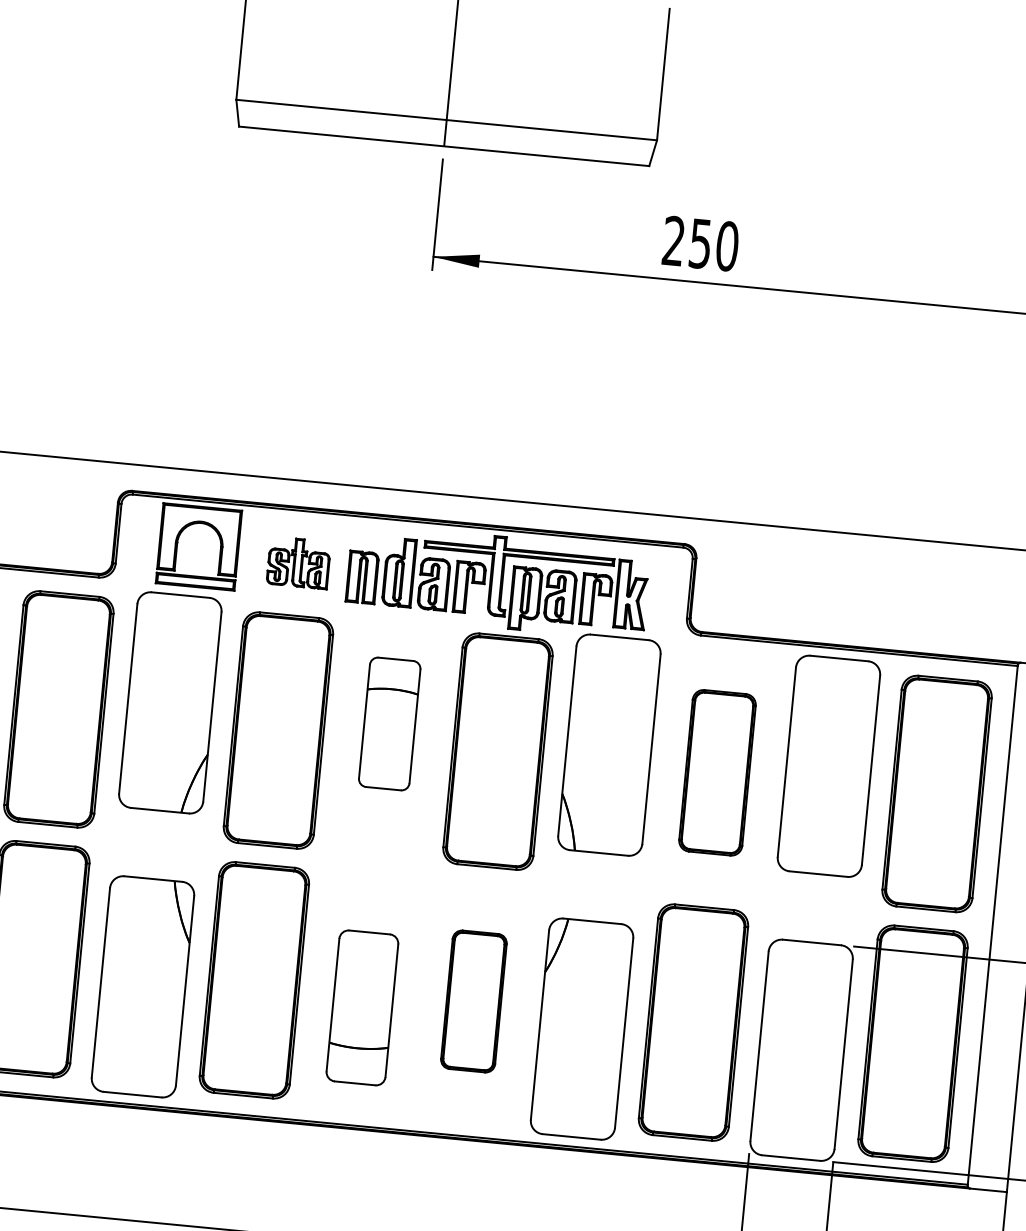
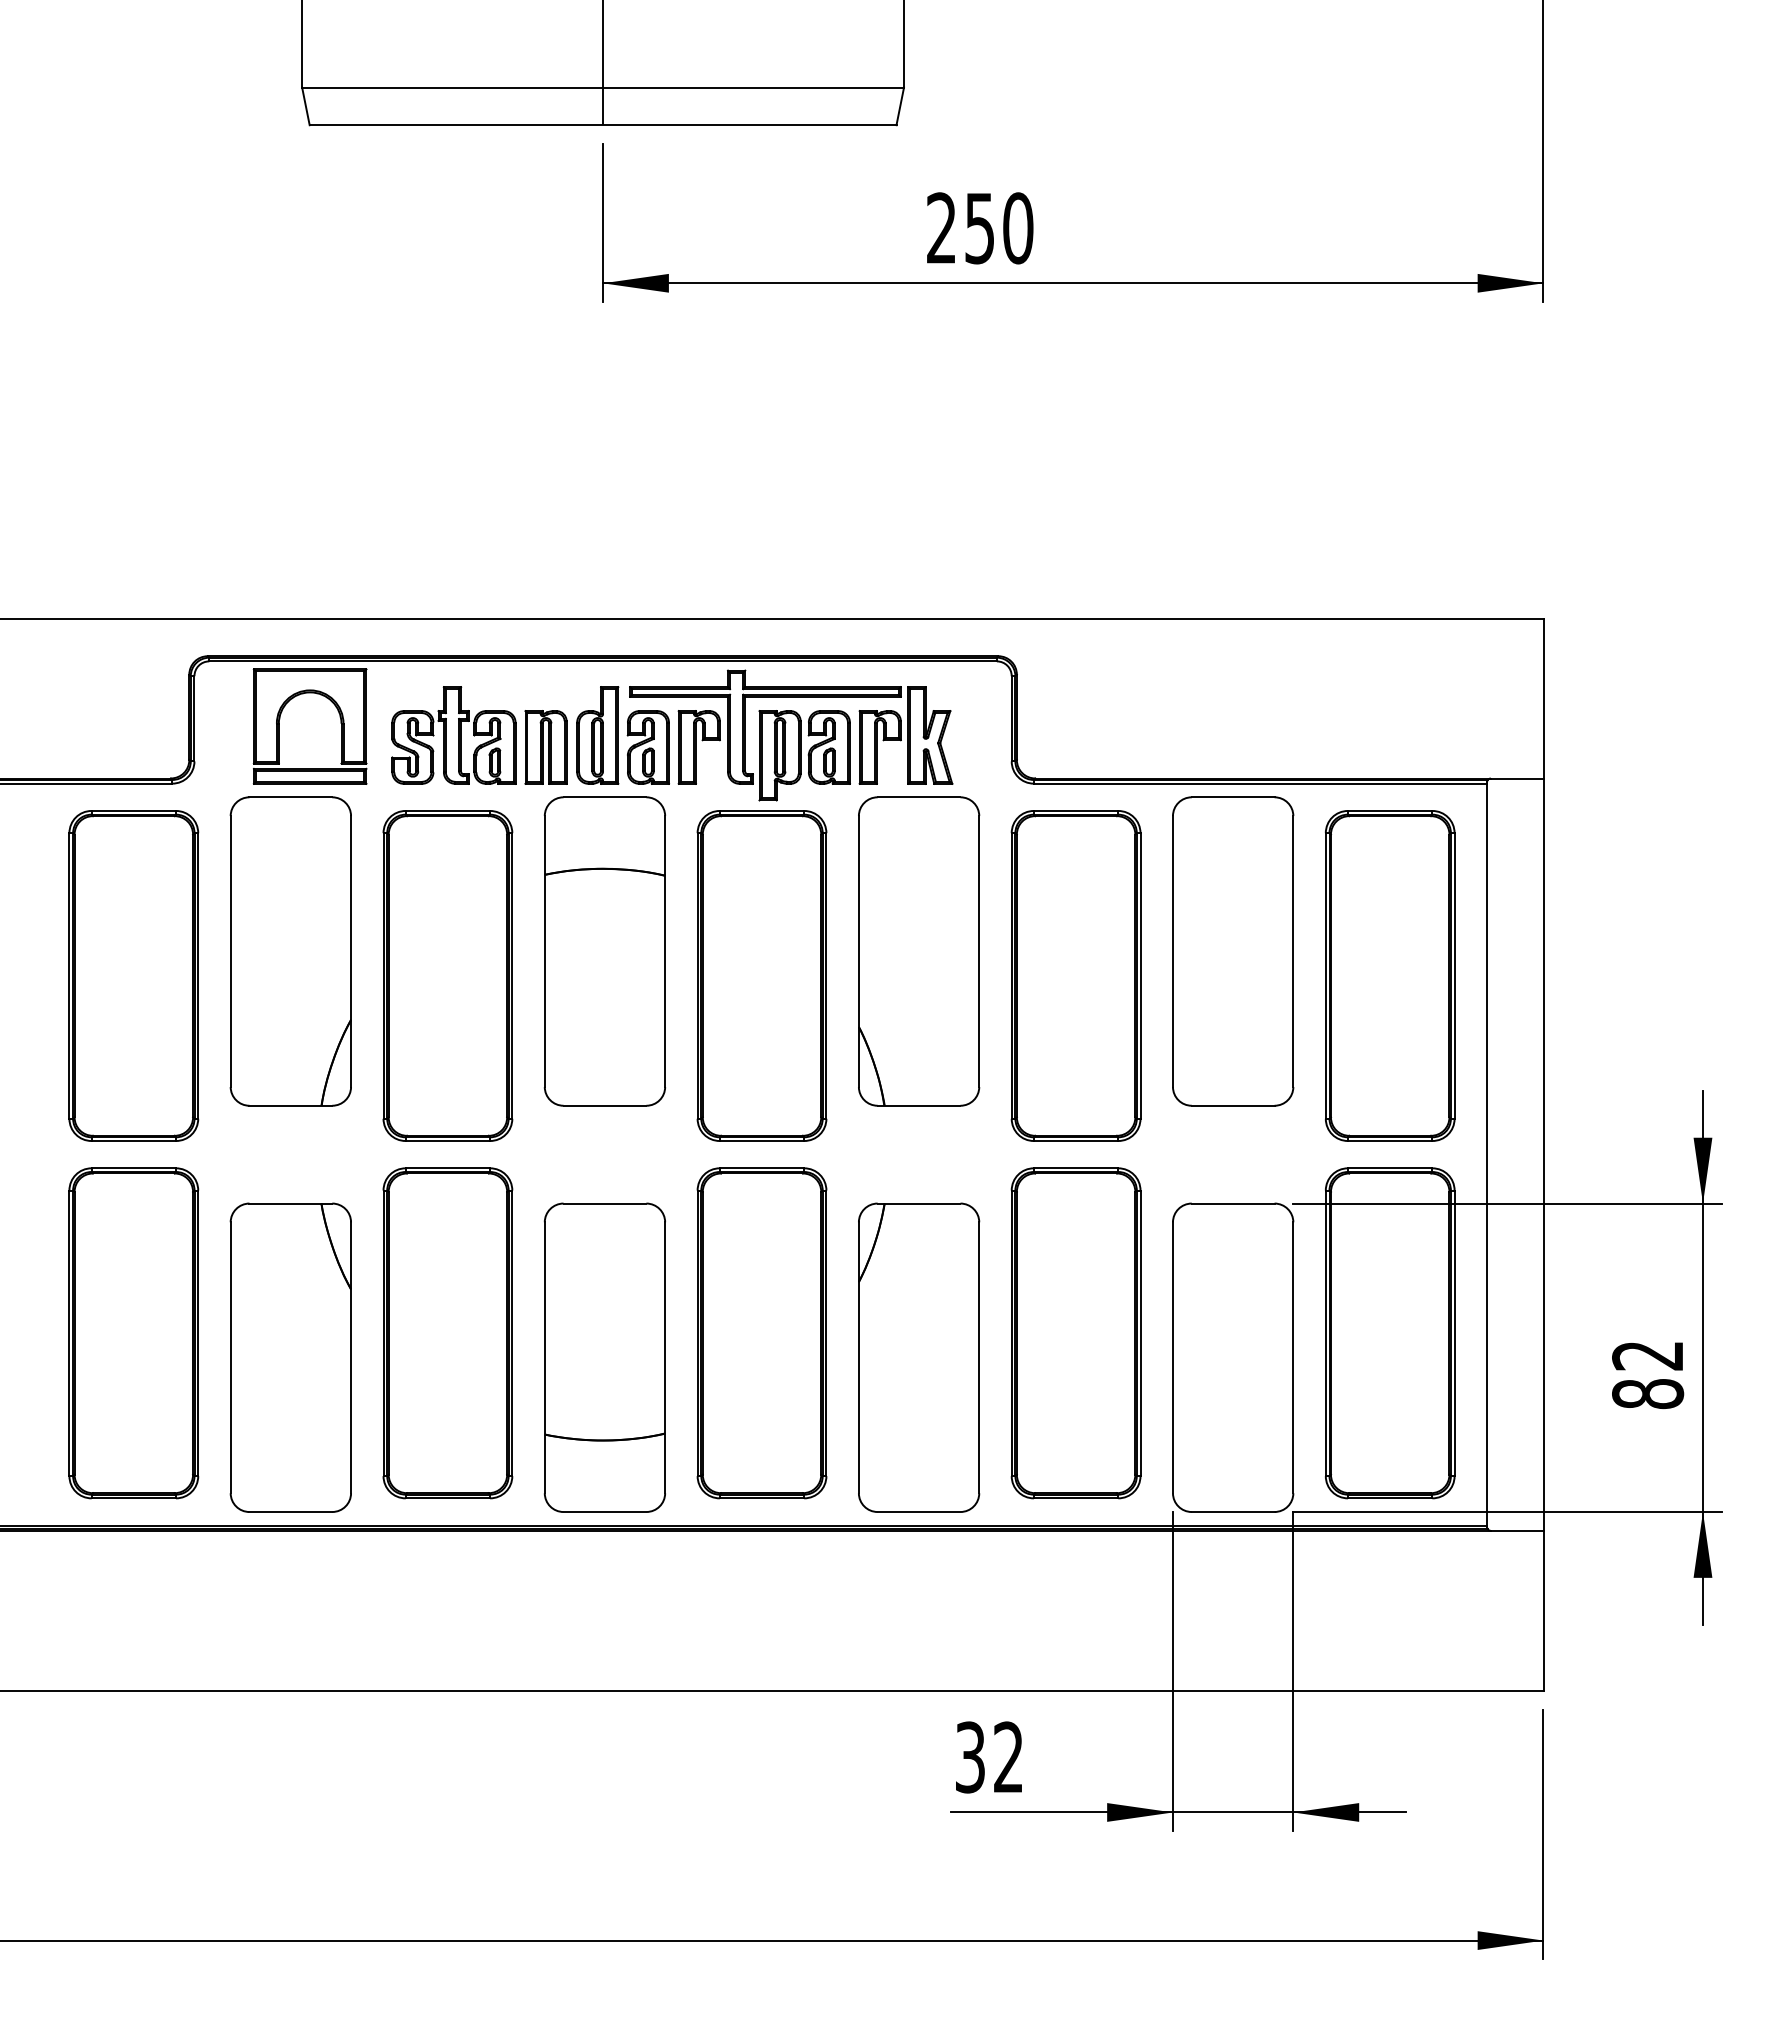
part: (298, 562) -> (453, 735), size x1.43
part: (389, 723) -> (604, 951), size x1.67
part: (717, 772) -> (1075, 975), size x1.43
part: (473, 1001) -> (761, 1333), size x1.67
part: (362, 1007) -> (604, 1357), size x1.43

